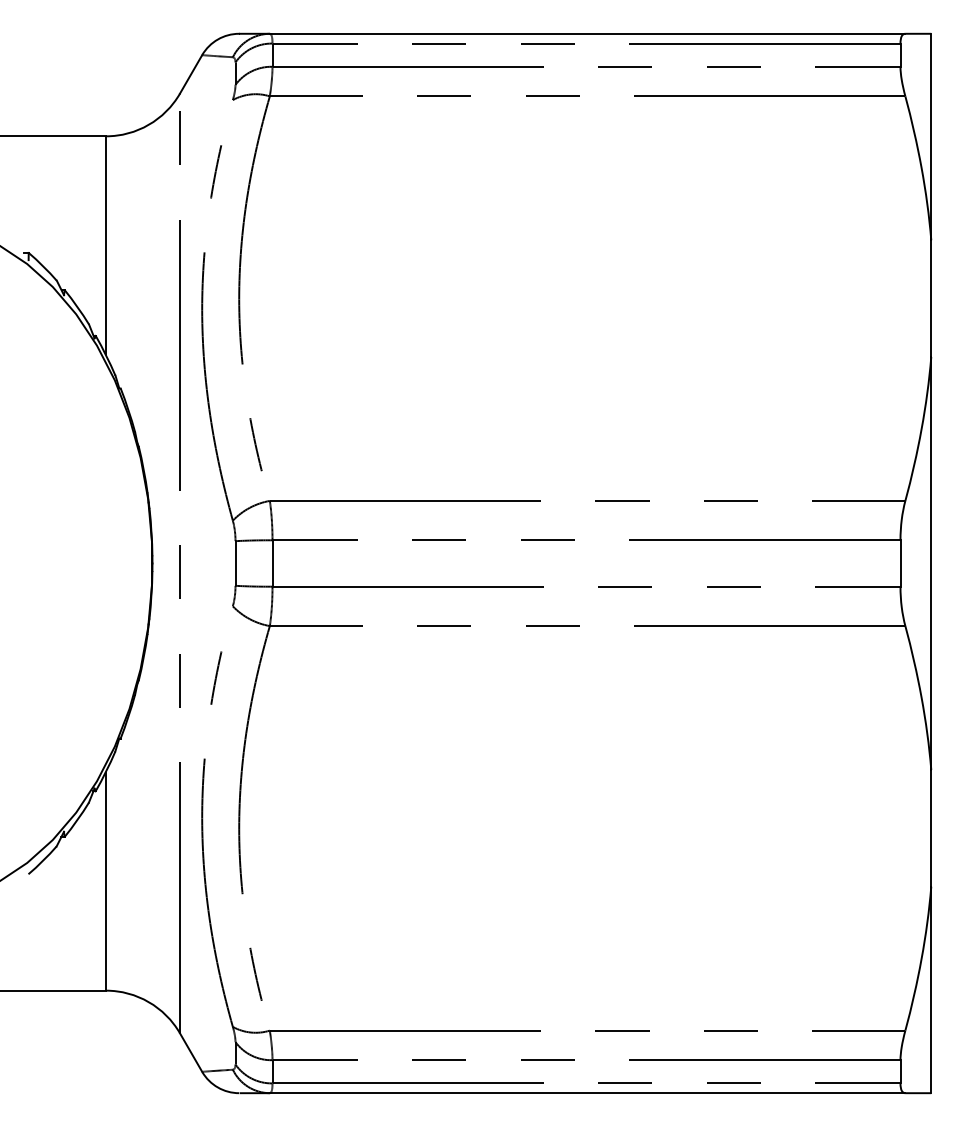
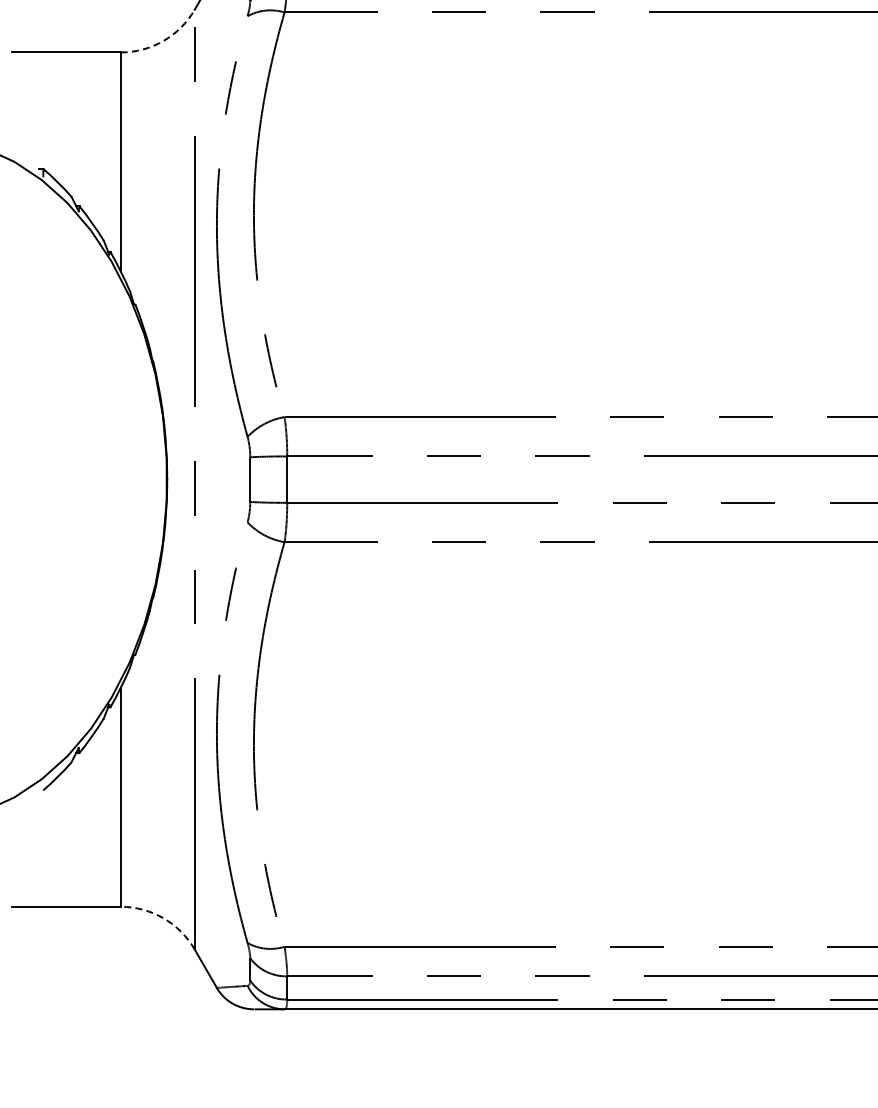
arc: (148, 124) -> (163, 40), solid -> dashed
arc: (148, 1002) -> (163, 918), solid -> dashed

